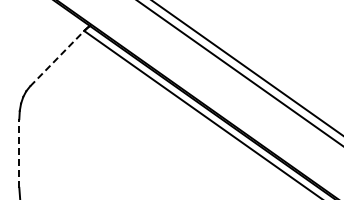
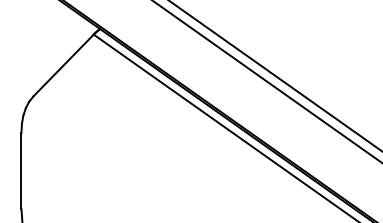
line: (57, 58) -> (63, 65), dashed -> solid
line: (19, 152) -> (21, 169), dashed -> solid

